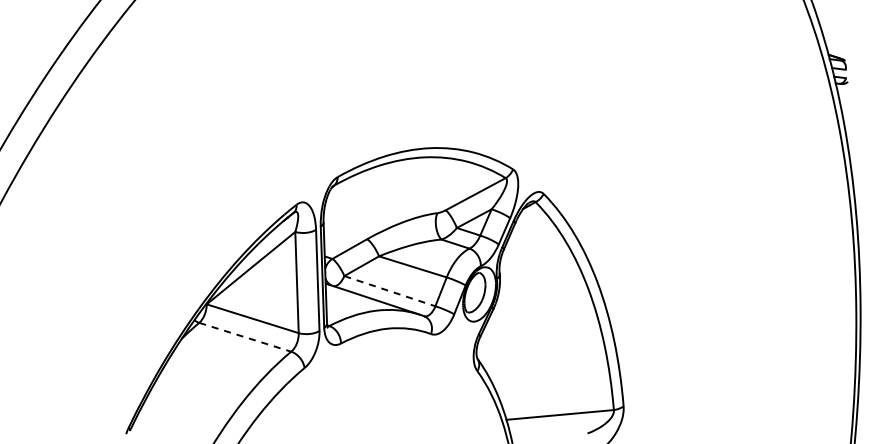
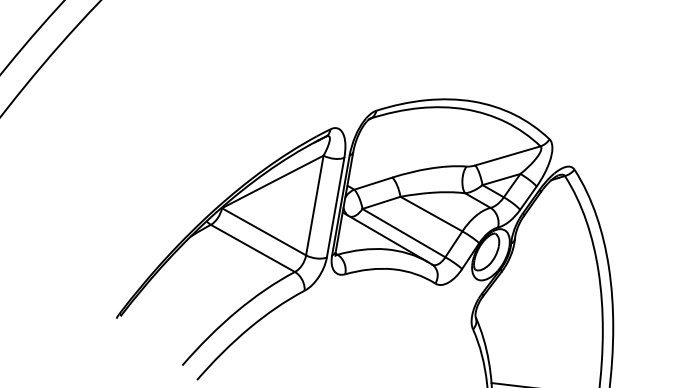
line: (389, 291) -> (403, 233), dashed -> solid
line: (245, 337) -> (253, 248), dashed -> solid

